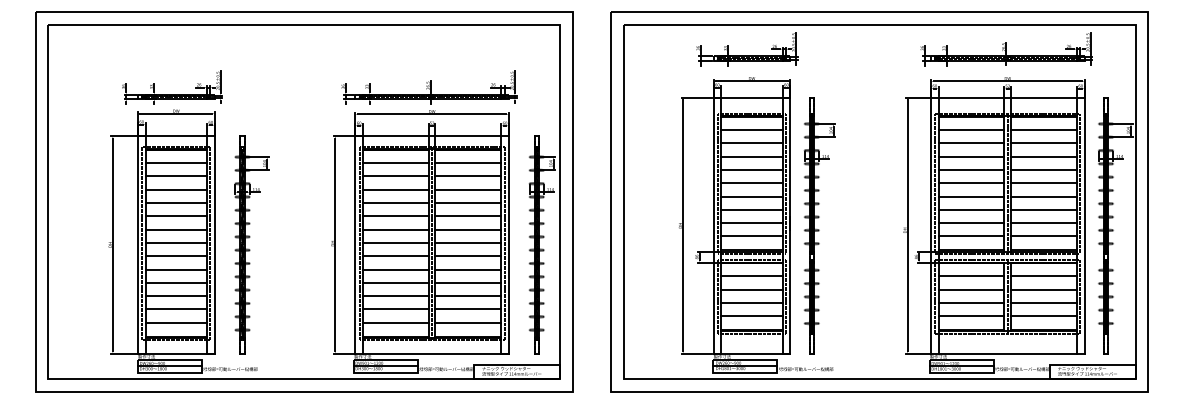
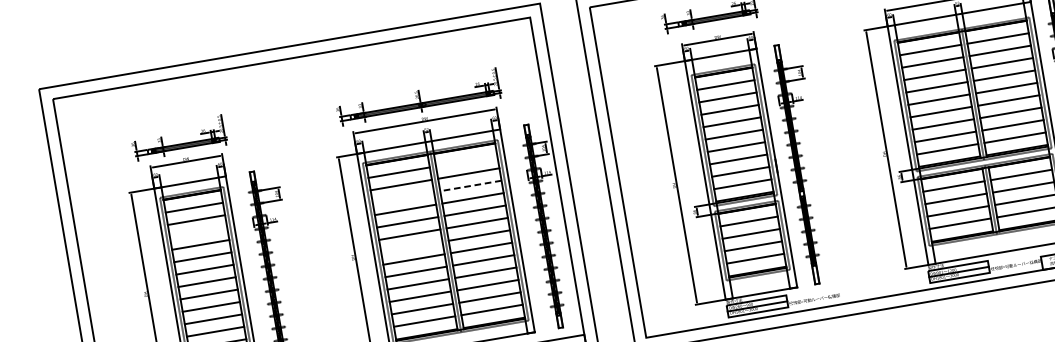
line: (468, 163) -> (466, 161), removed
line: (175, 189) -> (197, 232), removed
line: (395, 189) -> (403, 197), removed
line: (468, 189) -> (471, 185), solid -> dashed
line: (395, 242) -> (411, 246), removed

